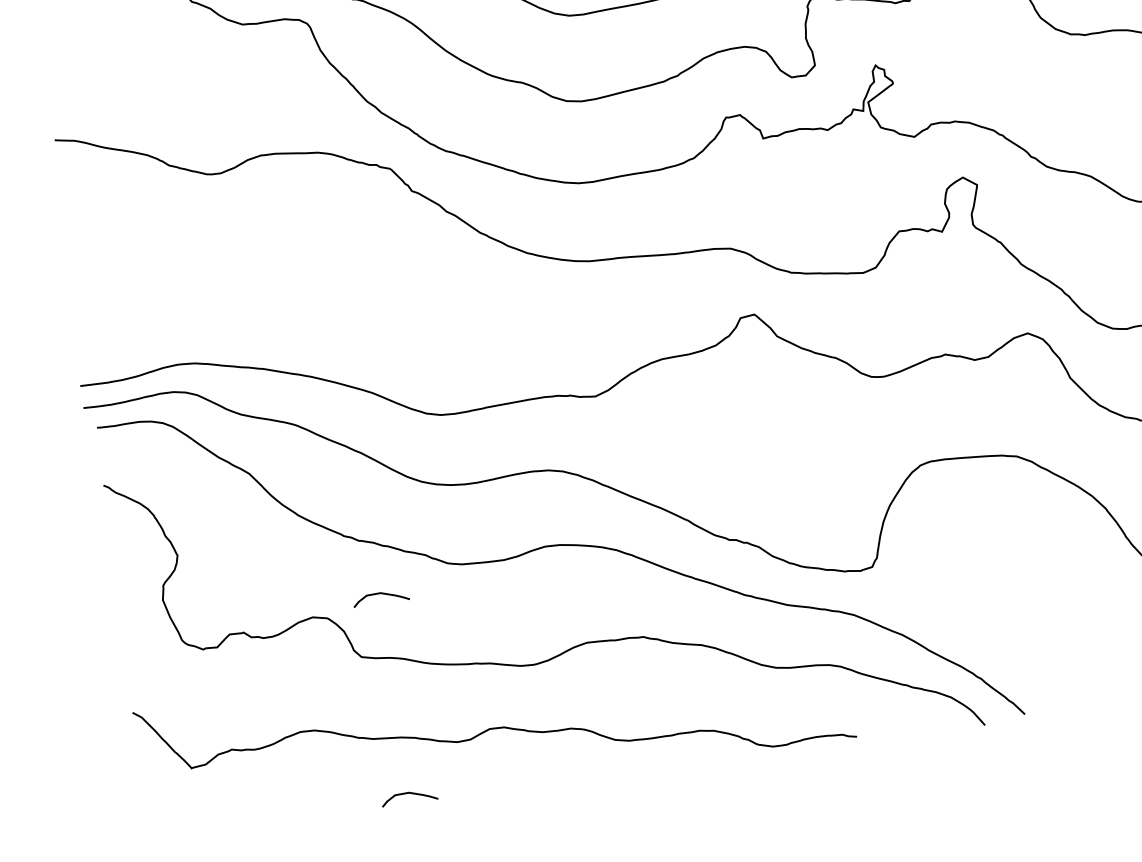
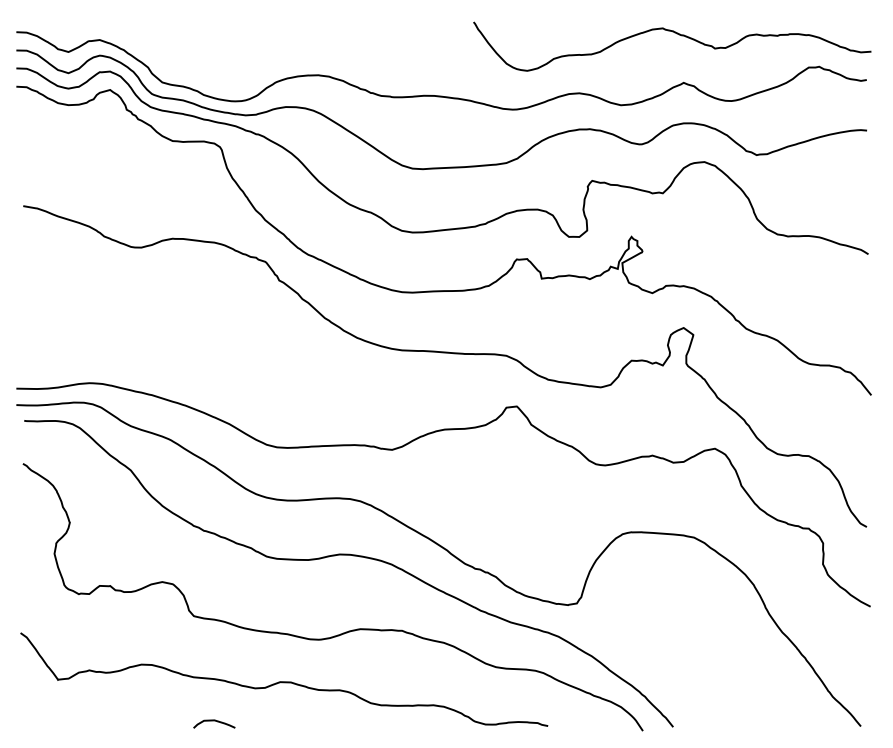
curve: (380, 594) -> (214, 572), removed

